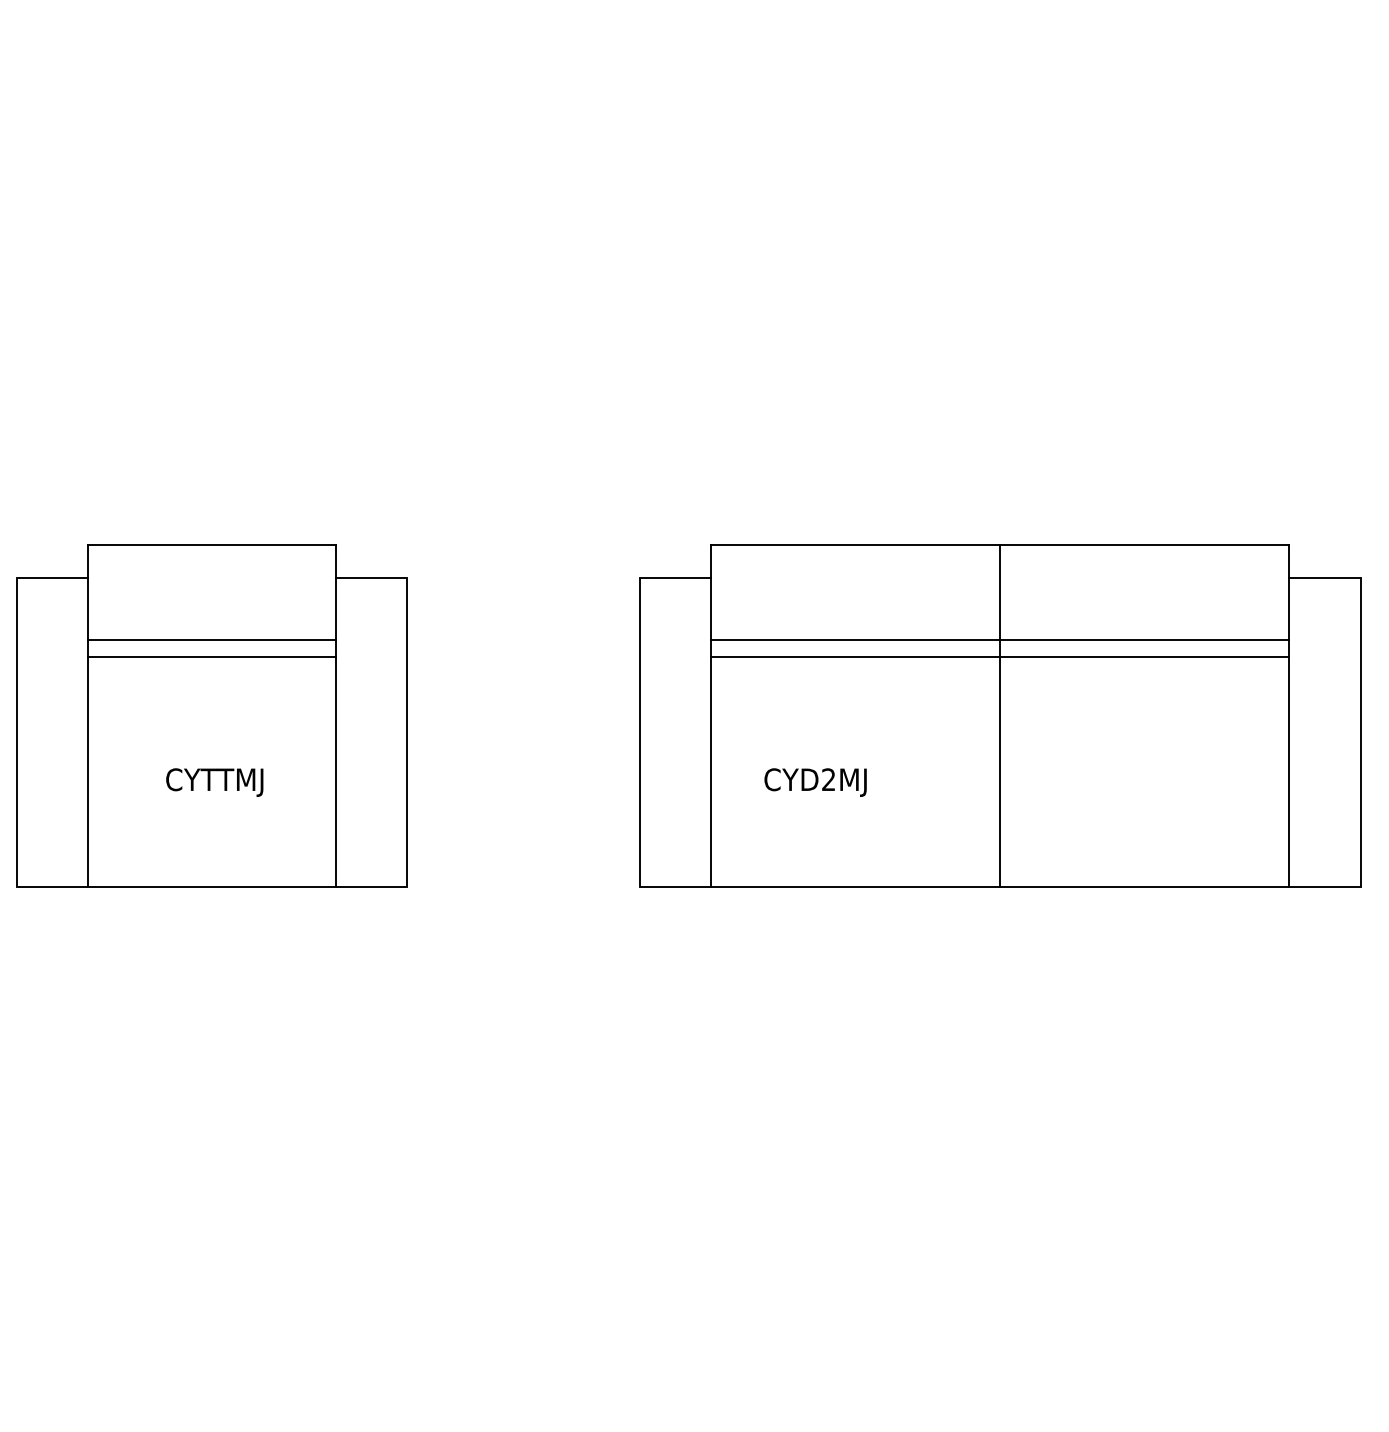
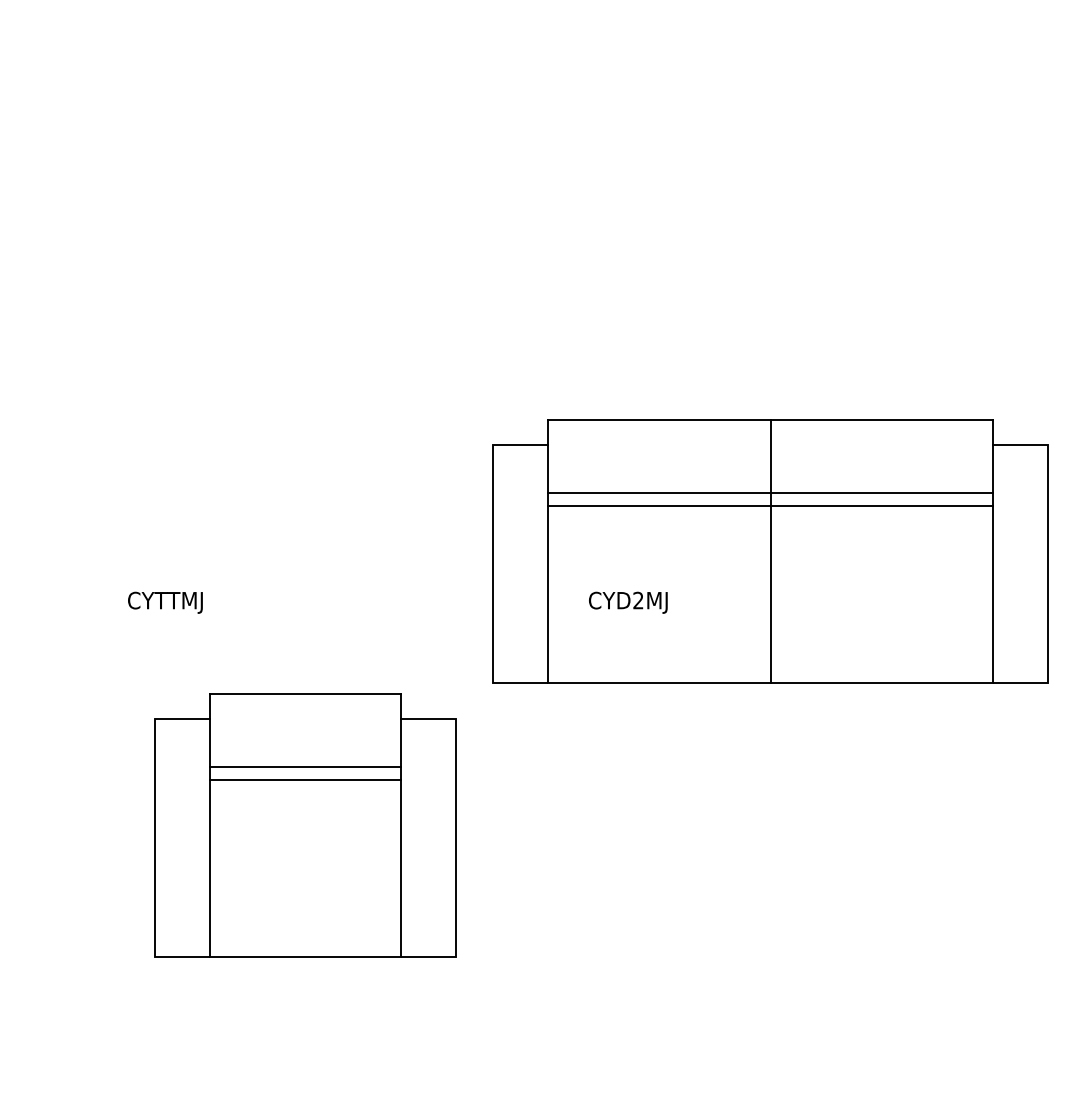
part: (212, 716) -> (305, 825), moved

